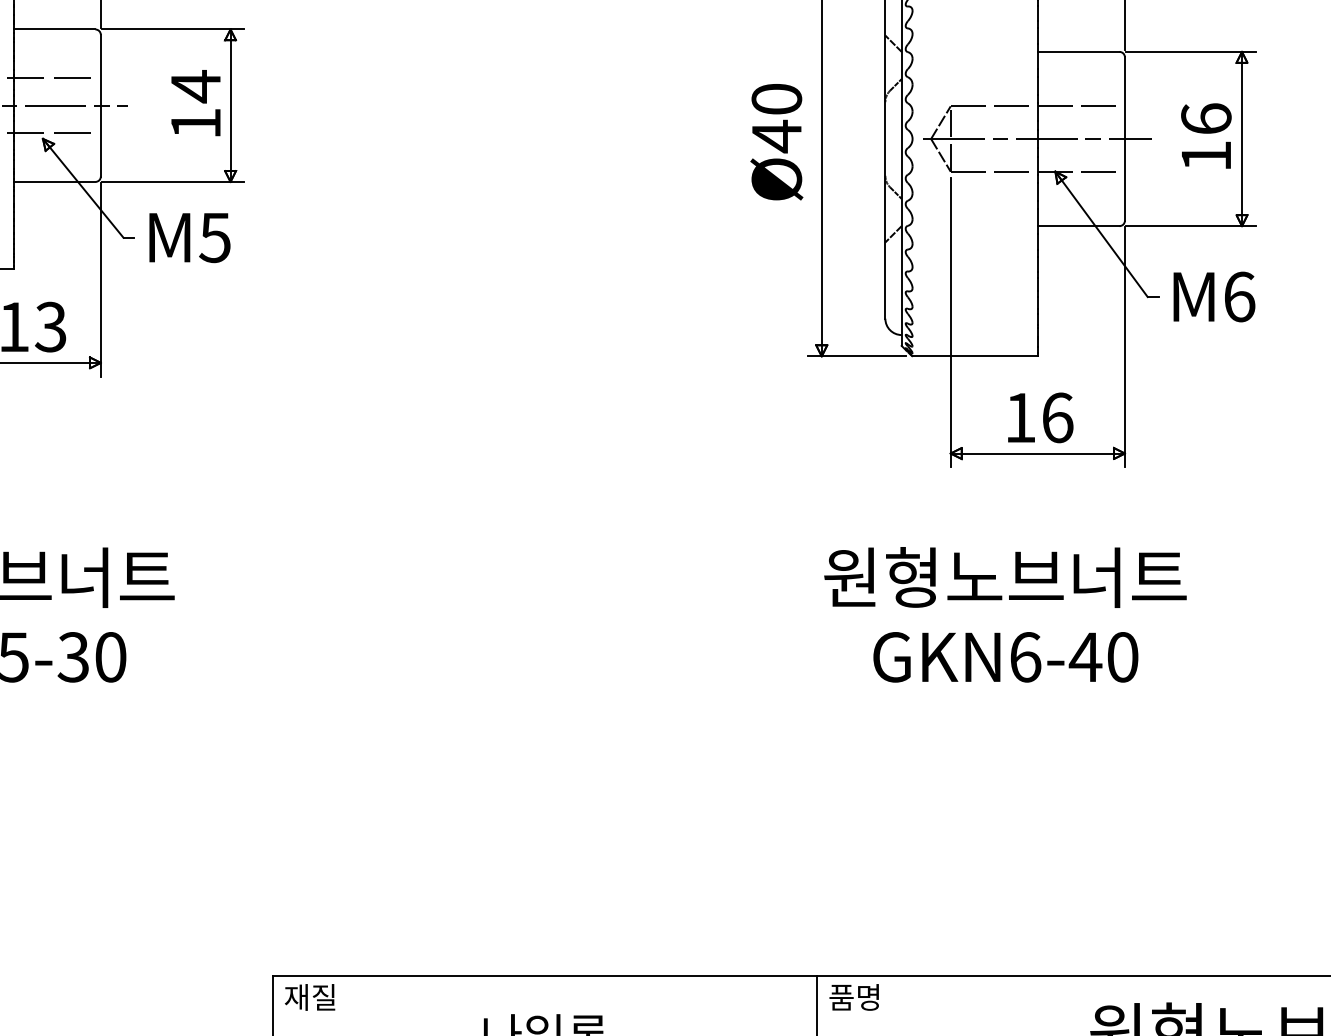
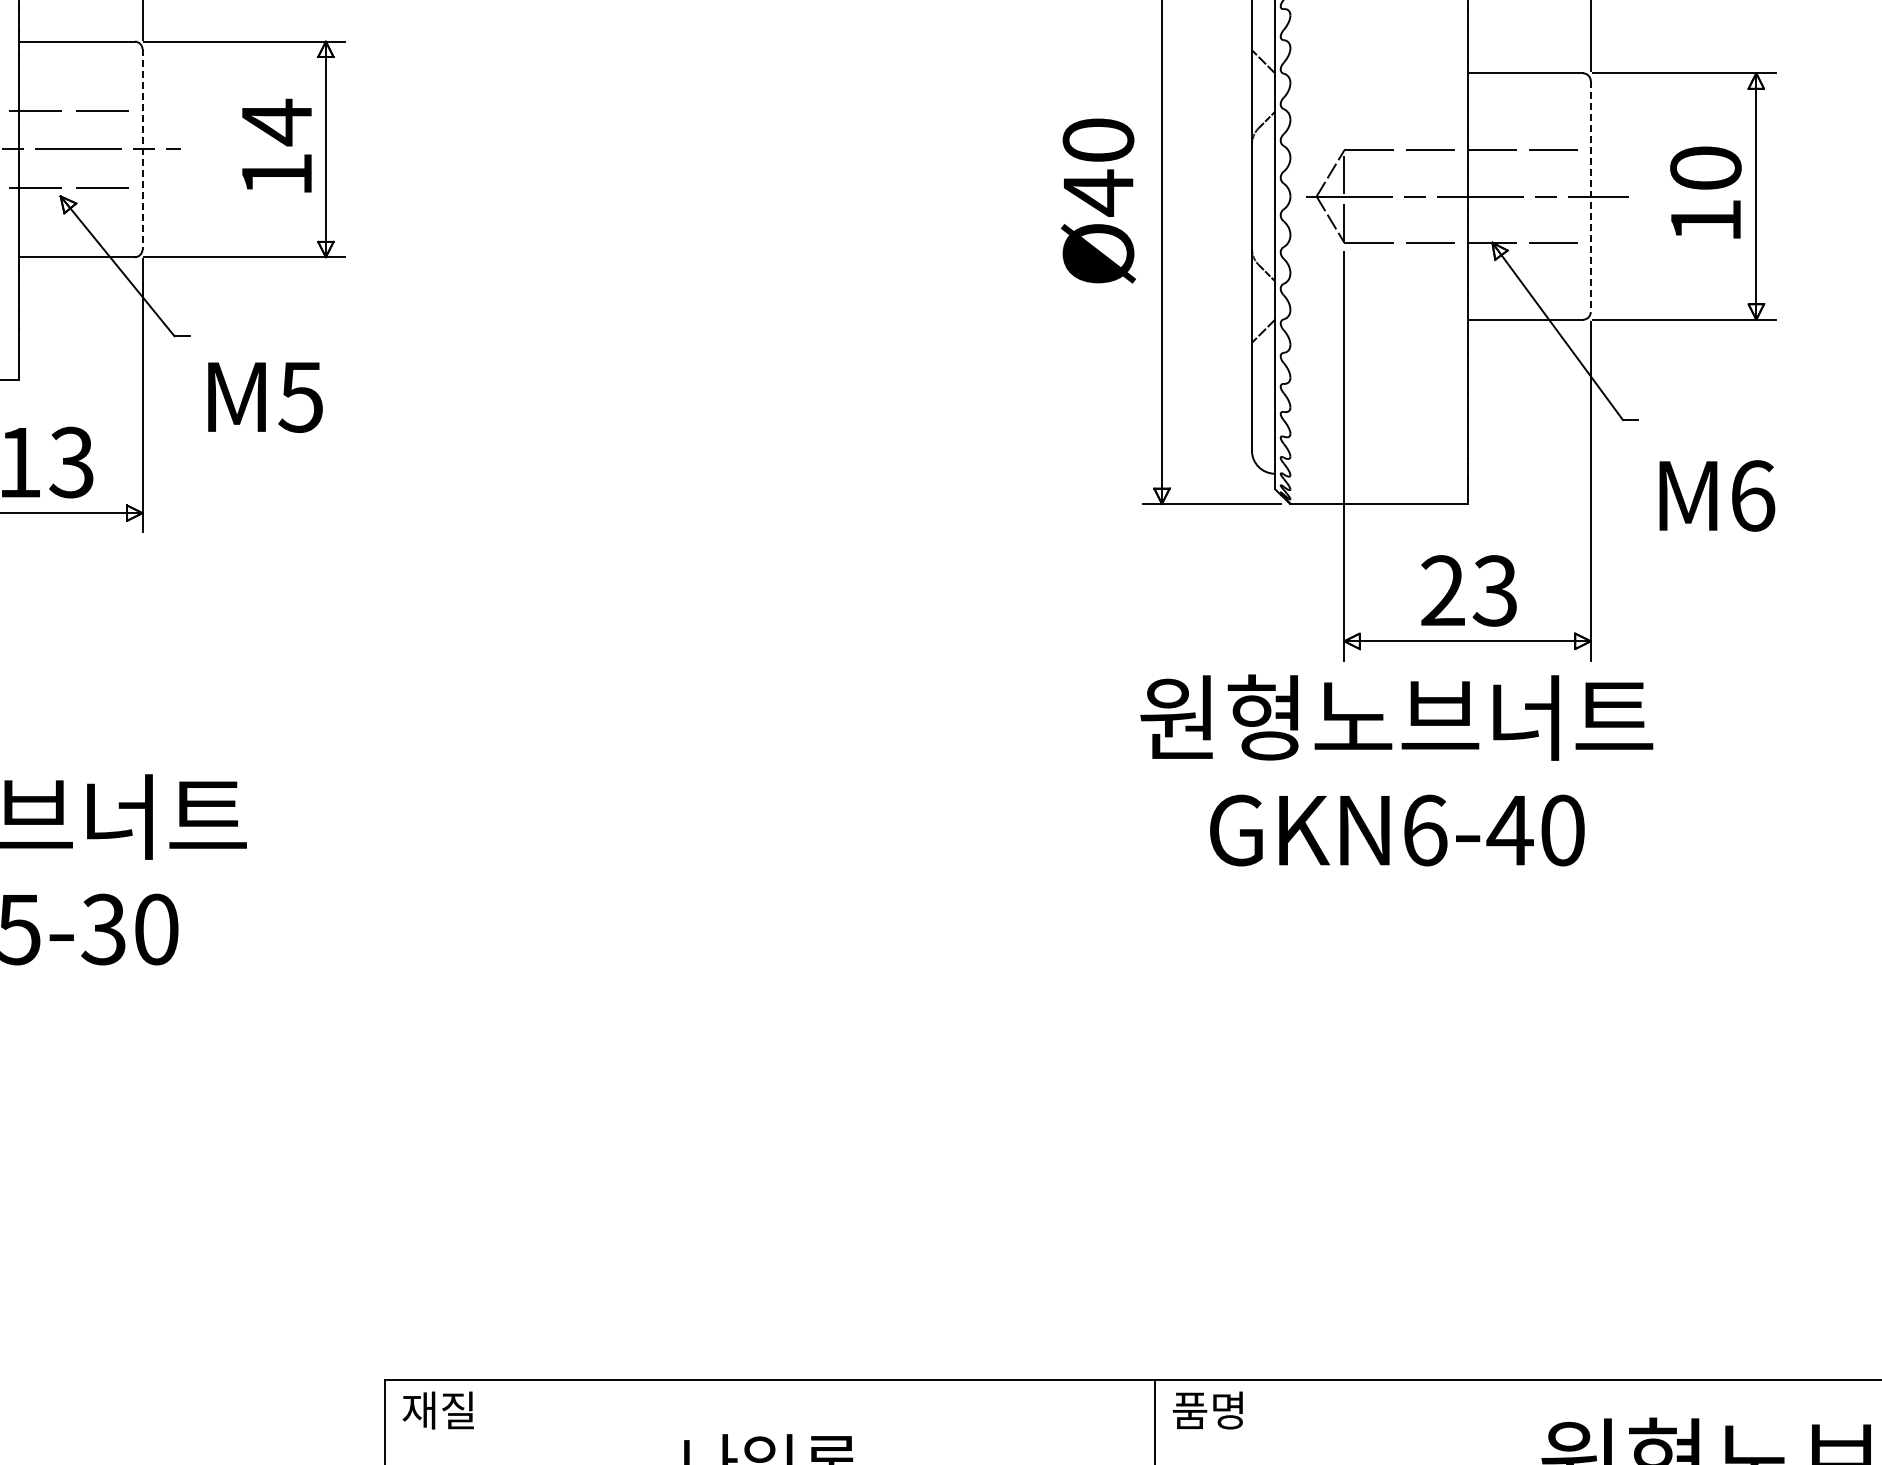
line: (100, 105) -> (142, 149), solid -> dashed
text: (1206, 118) -> (1705, 167), 16 -> 10
line: (1124, 138) -> (1590, 196), solid -> dashed
text: (189, 237) -> (265, 397), moved
text: (1214, 296) -> (1717, 495), moved
text: (1039, 417) -> (1469, 590), 16 -> 23
text: (1005, 614) -> (1396, 770), moved

